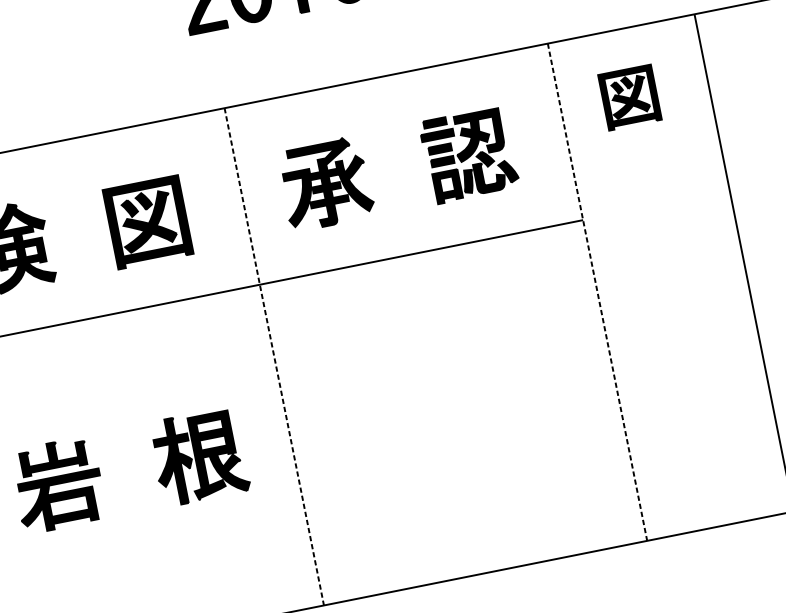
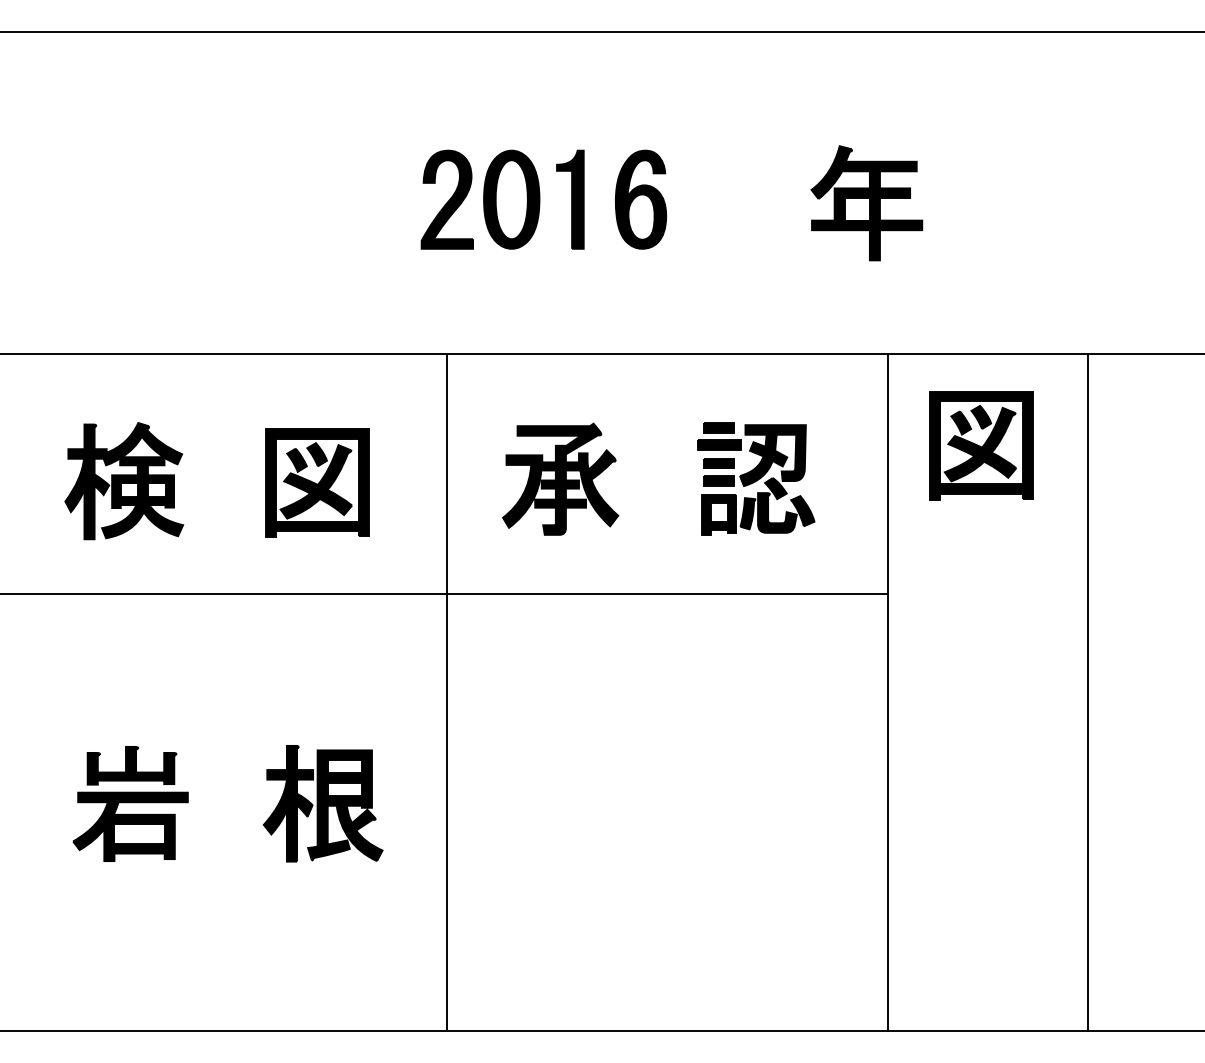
part: (629, 97) -> (981, 445), size x1.43
line: (597, 292) -> (887, 692), dashed -> solid
line: (274, 356) -> (447, 692), dashed -> solid

